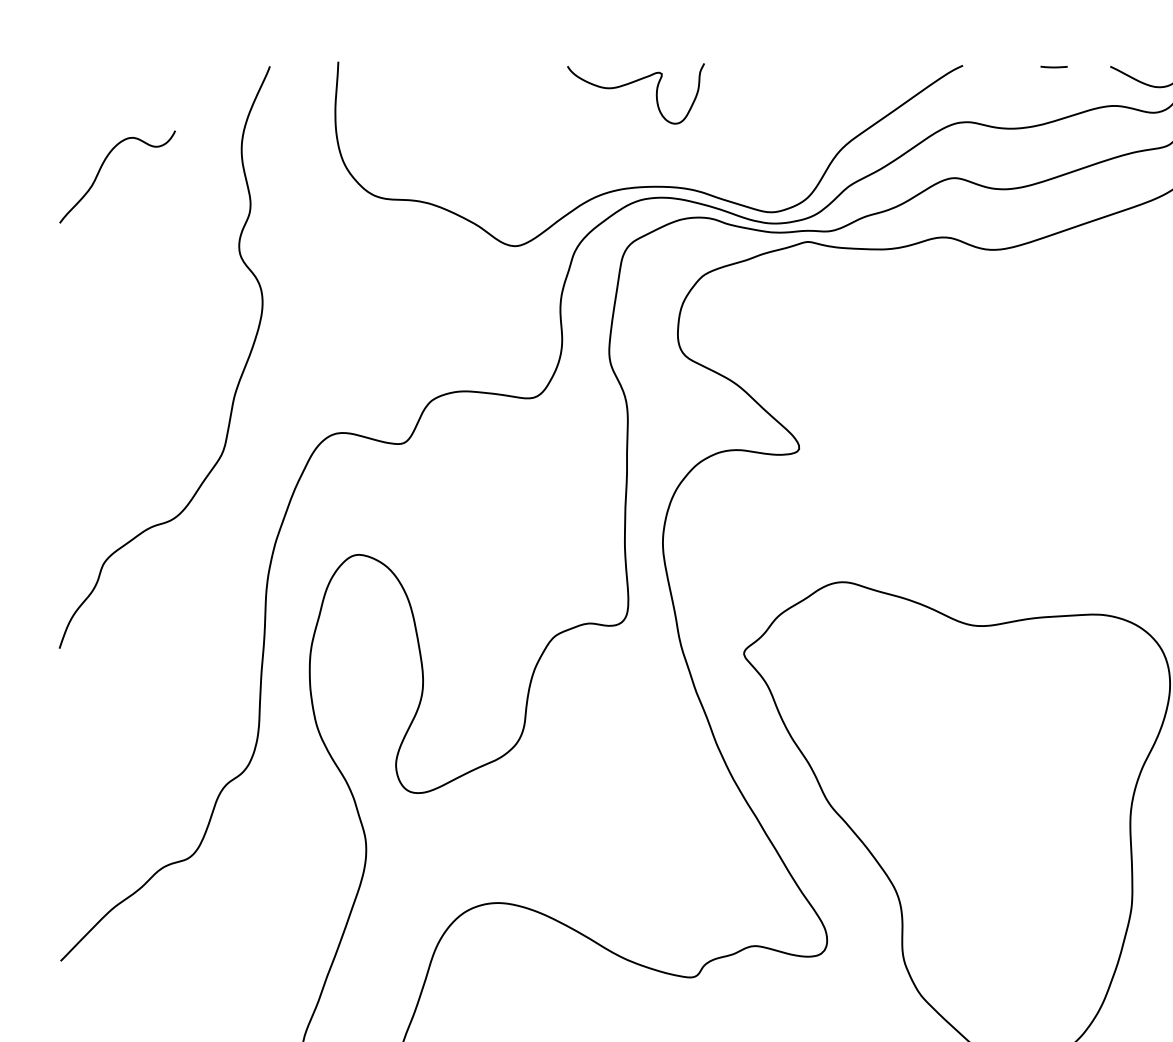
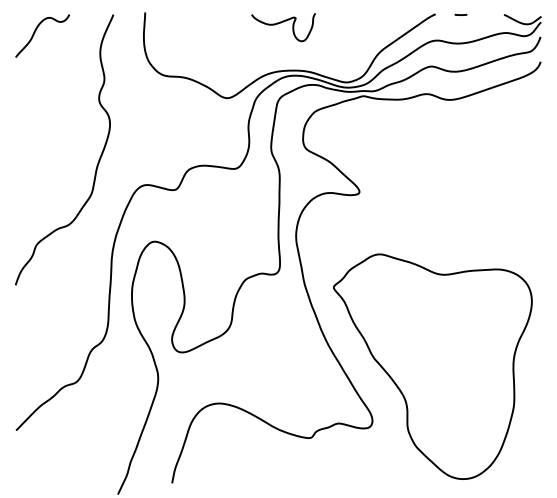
line: (1053, 66) -> (460, 14), moved
curve: (102, 169) -> (35, 32), moved

